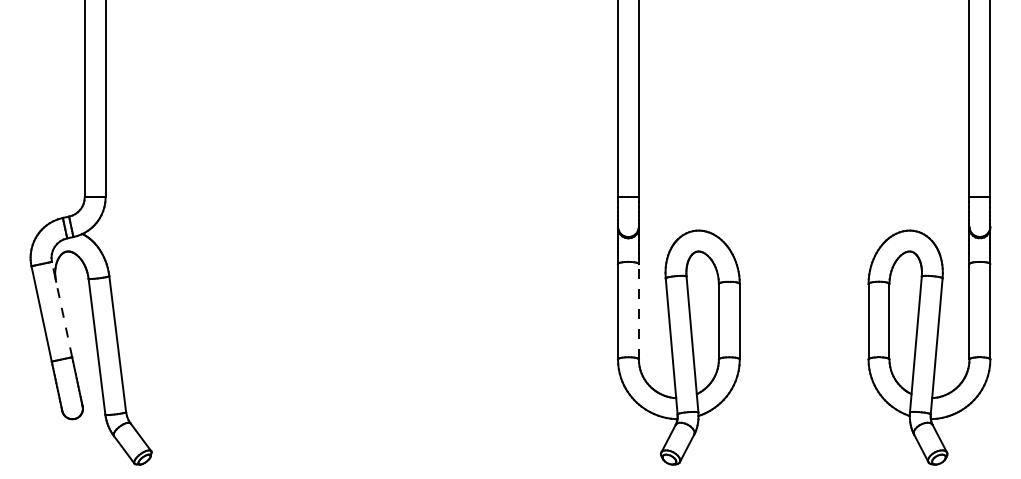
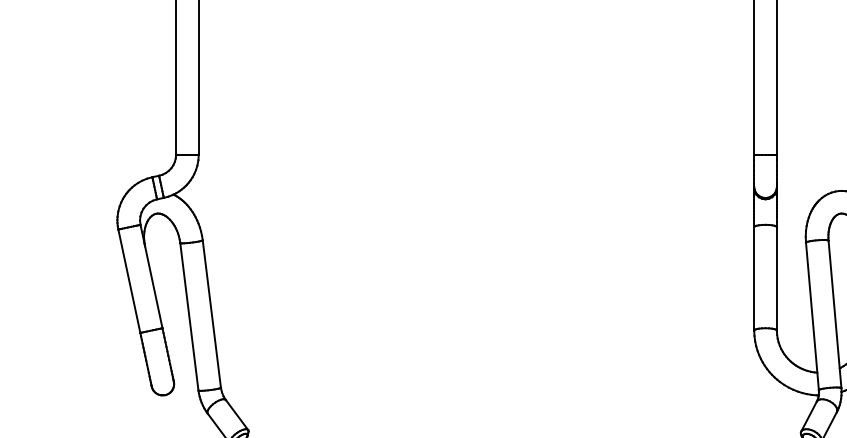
line: (62, 309) -> (151, 276), dashed -> solid
line: (638, 311) -> (776, 278), dashed -> solid

